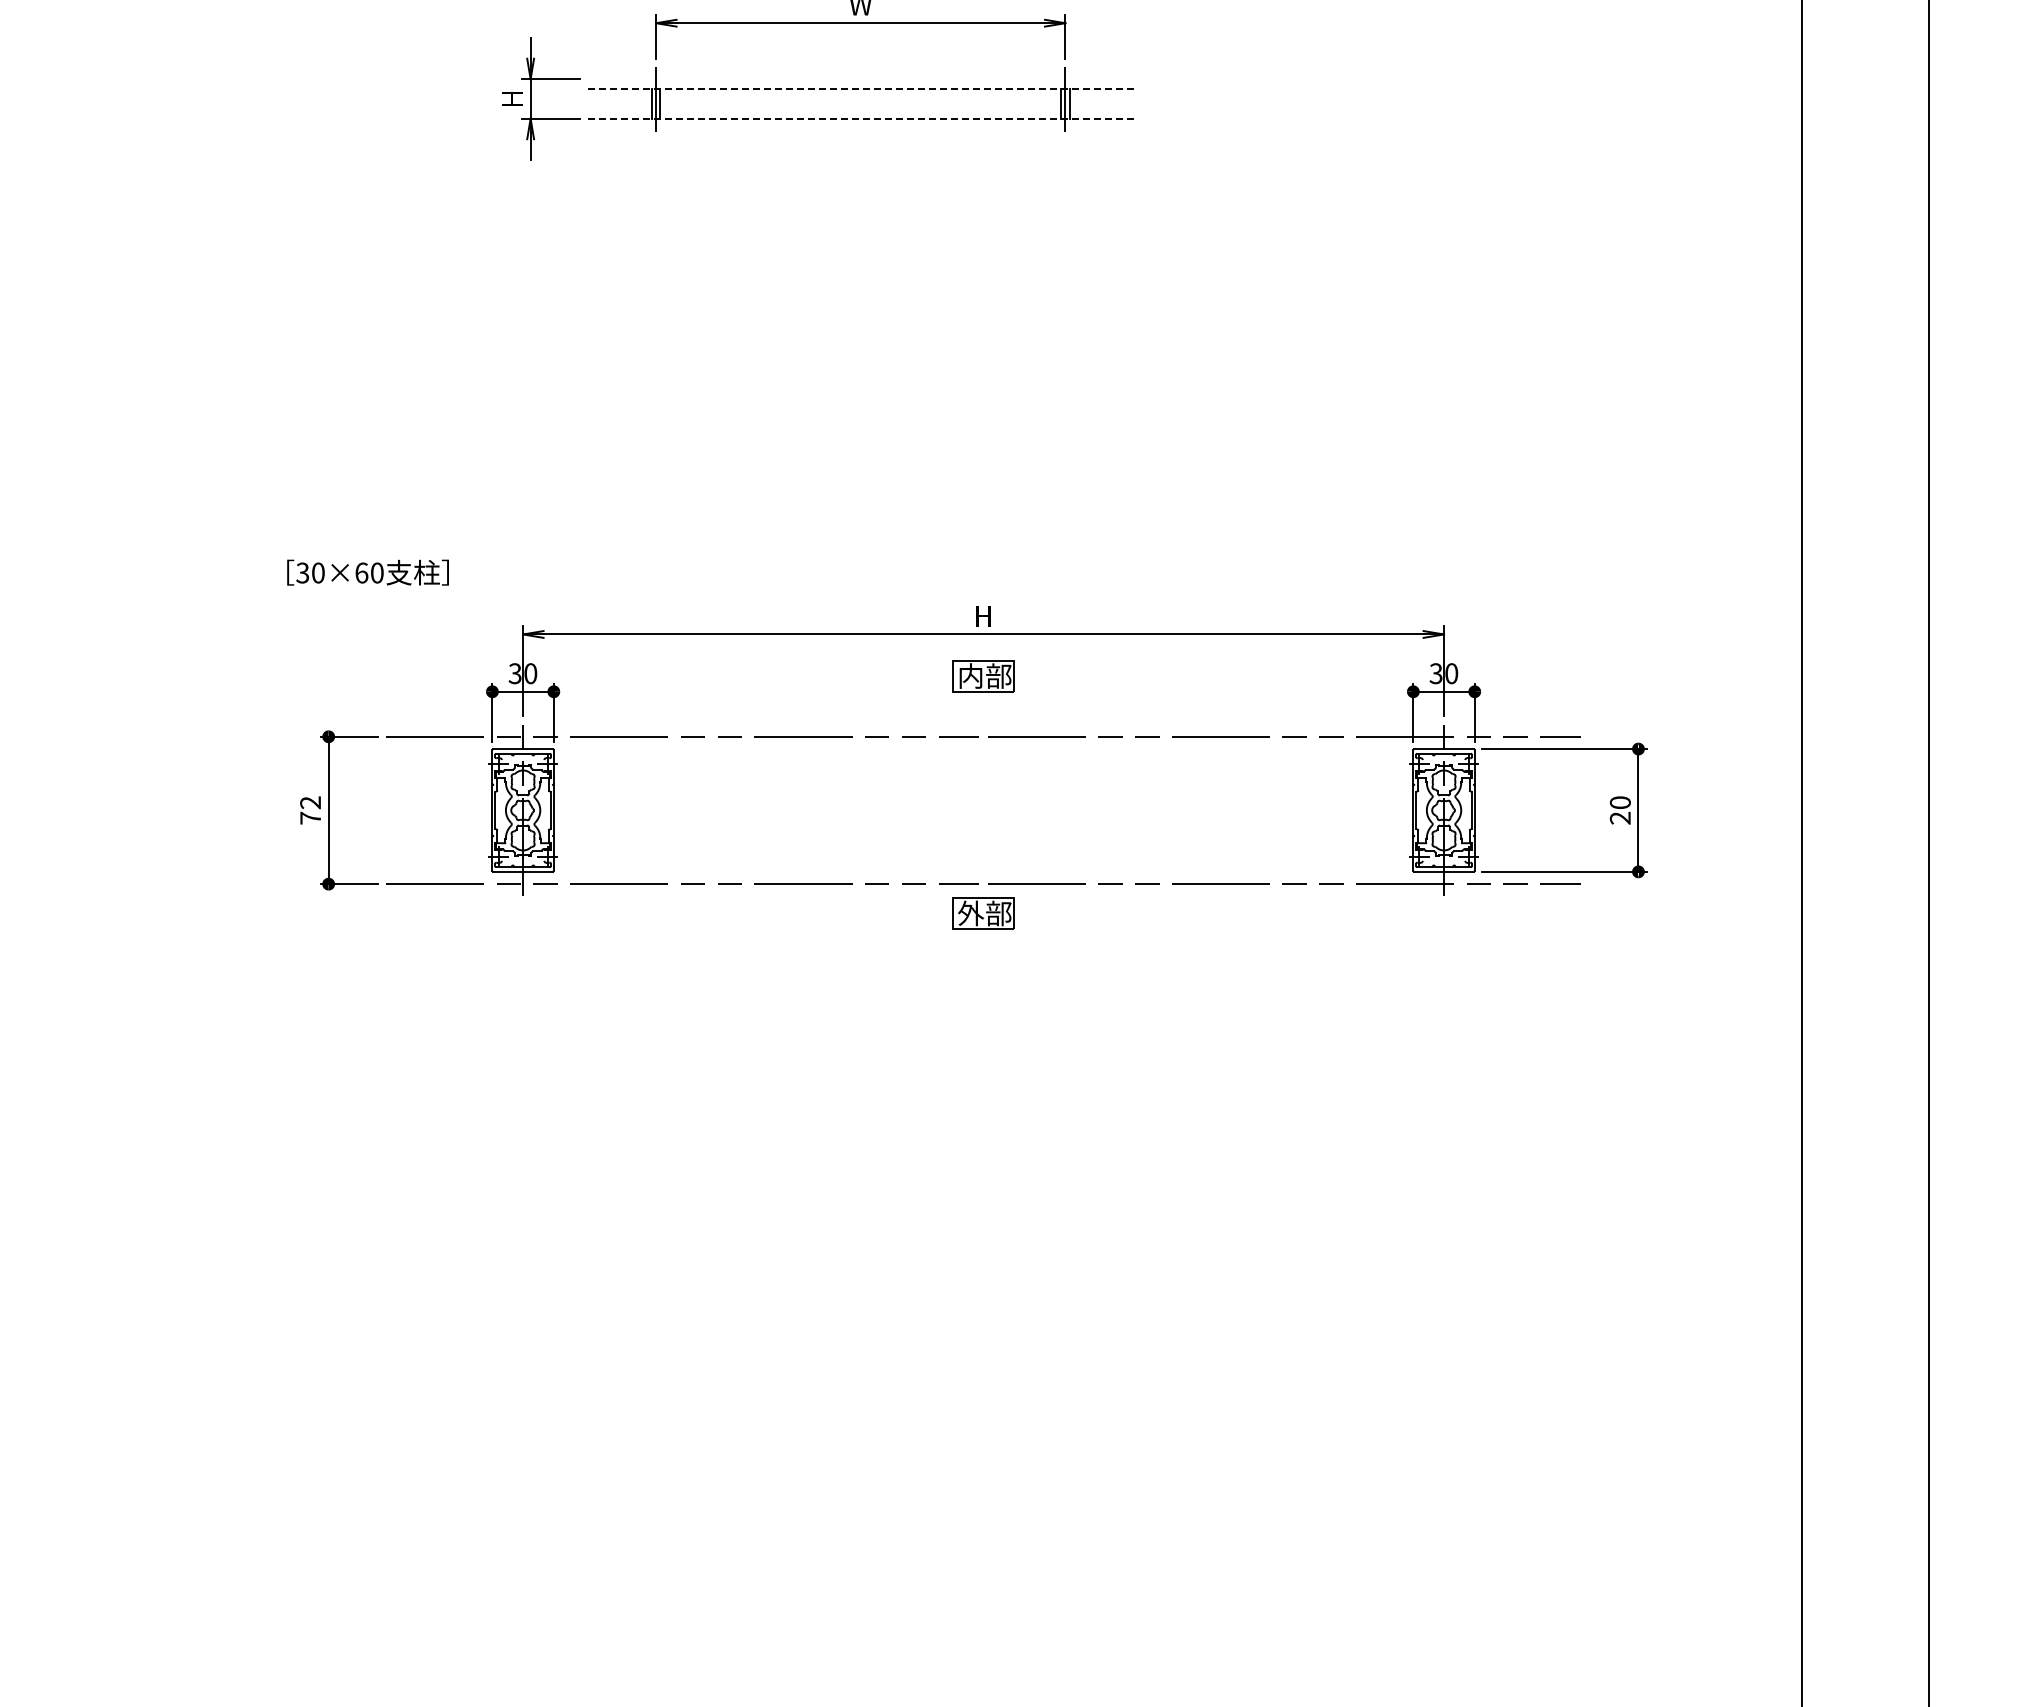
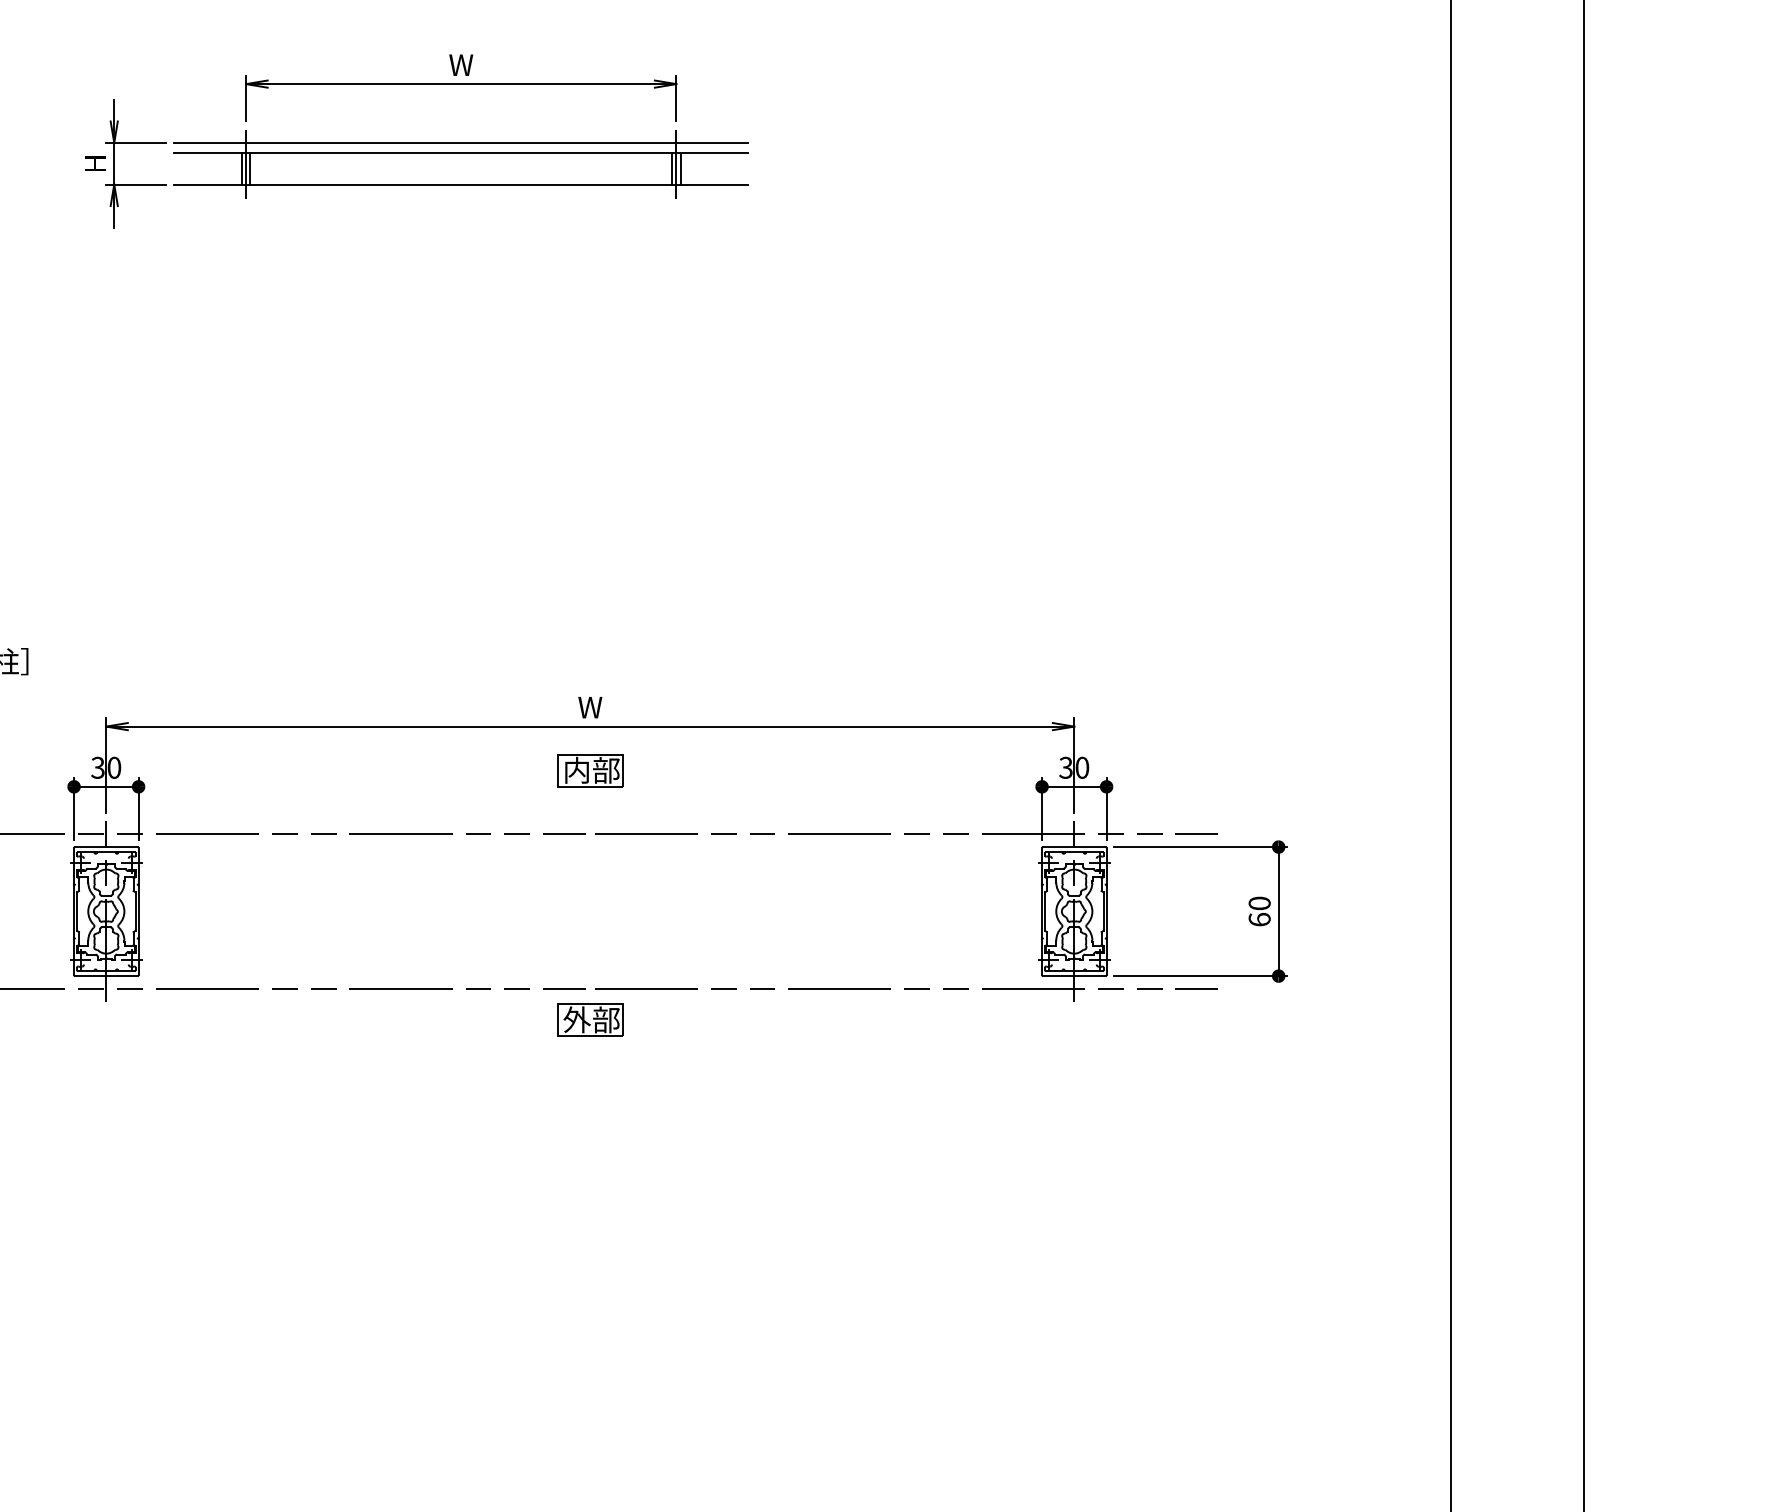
line: (860, 79) -> (460, 143), added
line: (860, 88) -> (460, 152), dashed -> solid
line: (860, 118) -> (460, 184), dashed -> solid
text: (983, 616) -> (590, 707), H -> W
text: (1619, 817) -> (1258, 918), 20 -> 60

